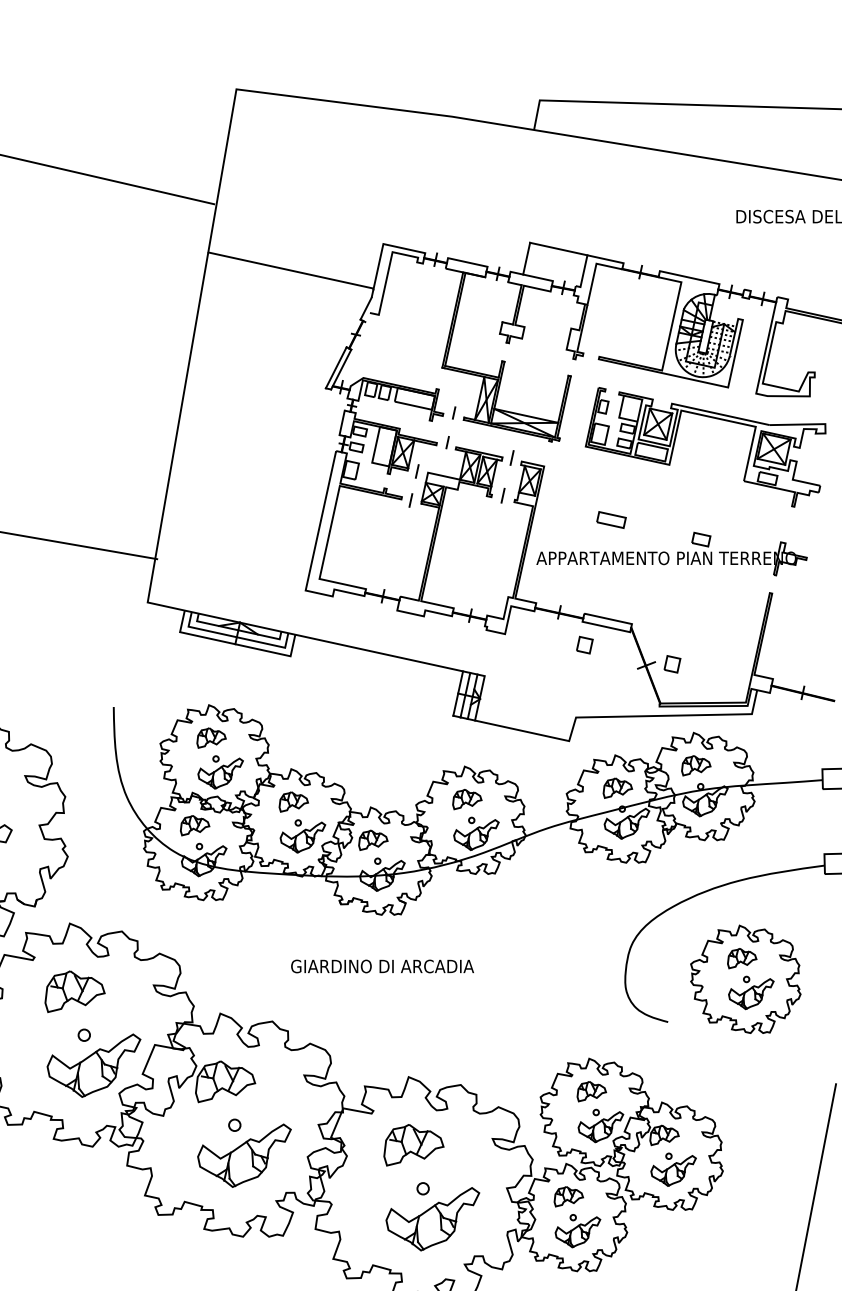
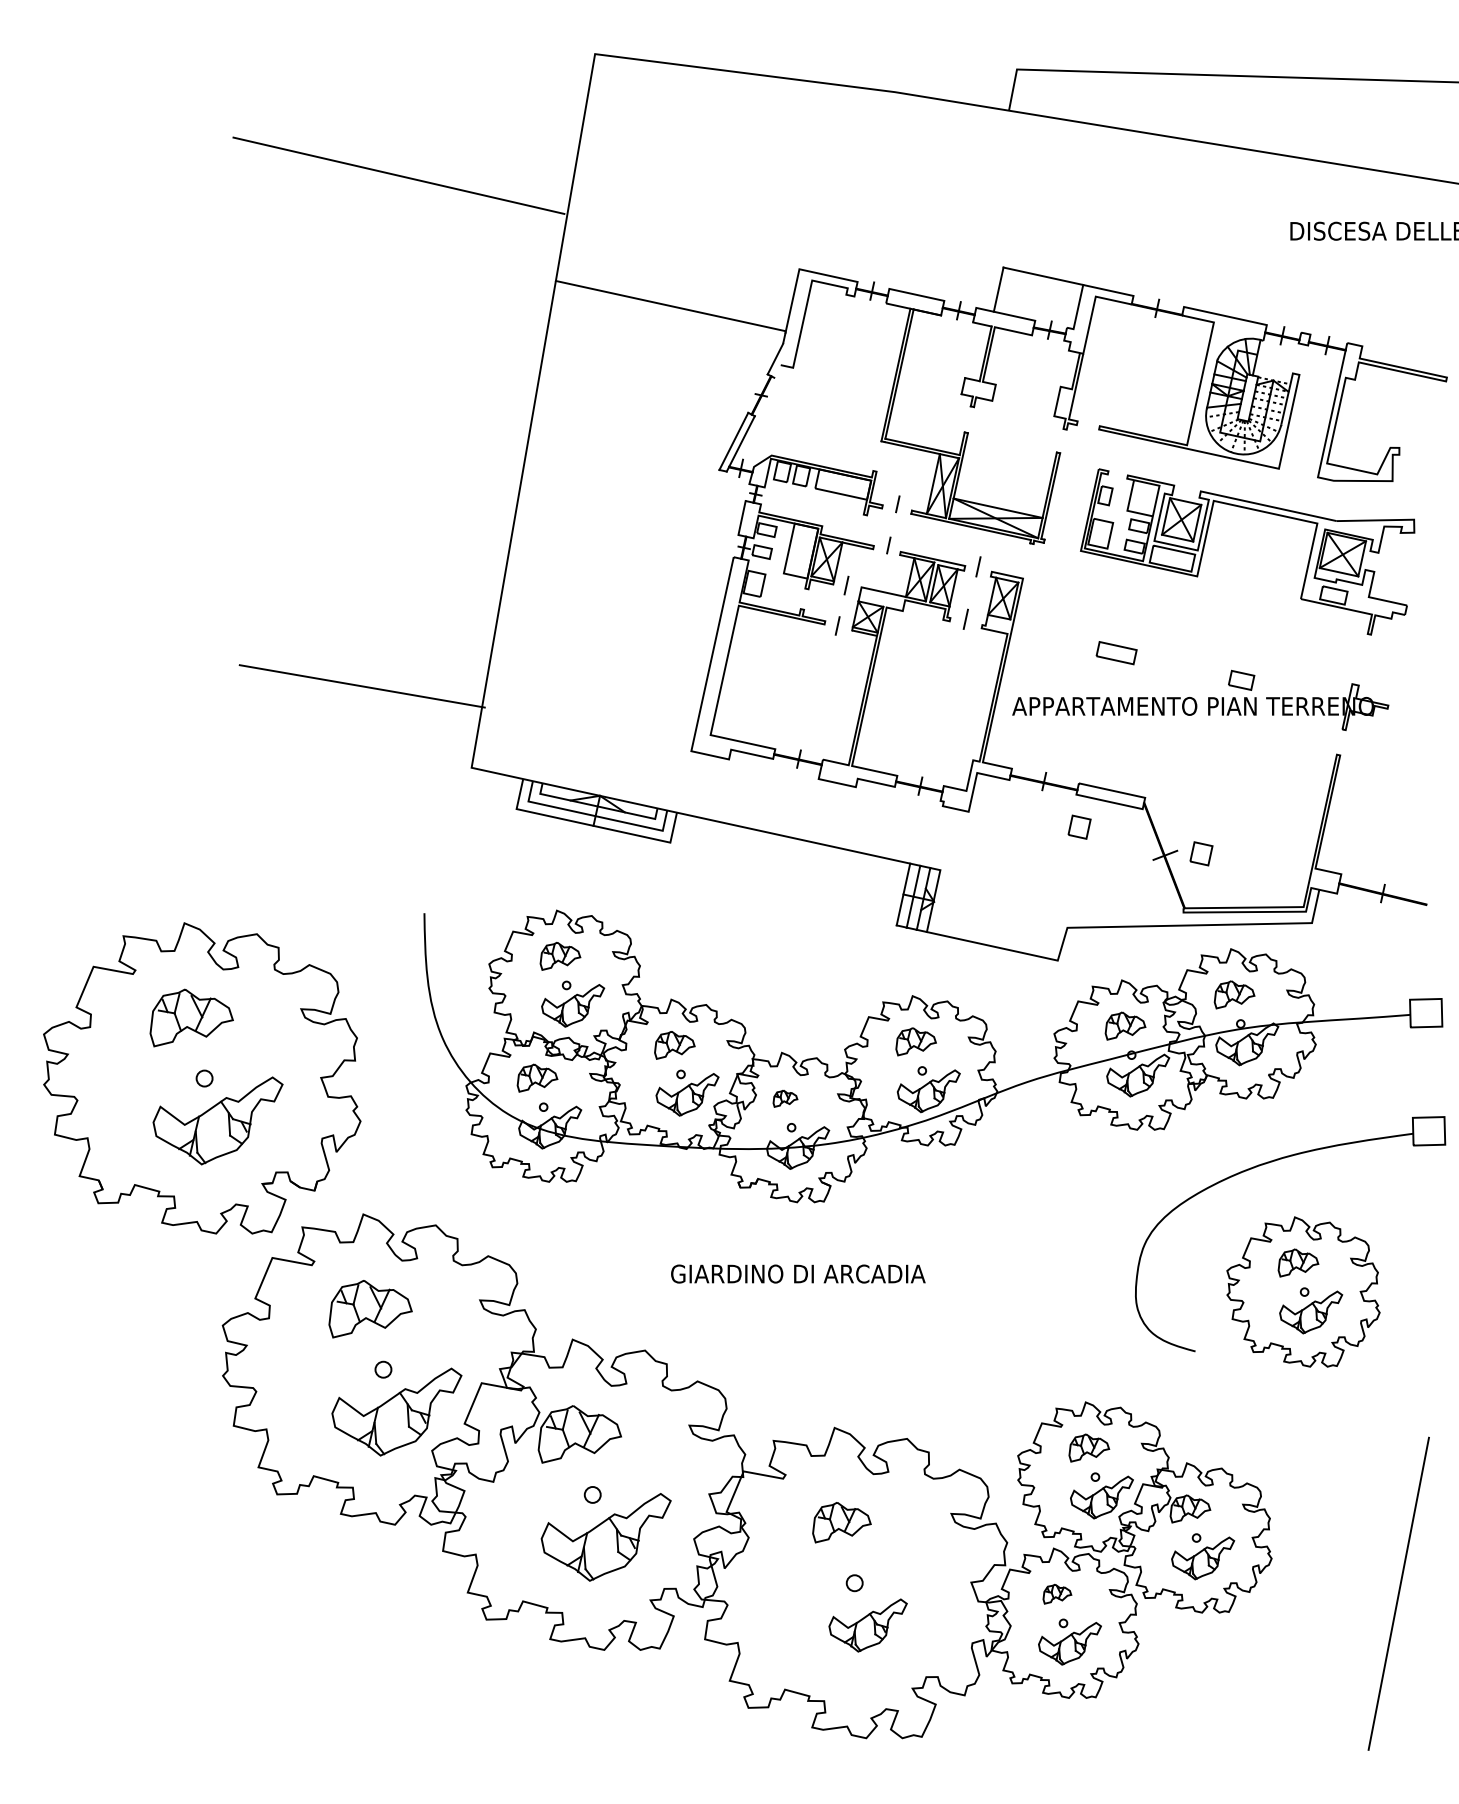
part: (373, 840) -> (785, 1098), size x0.6
part: (413, 1145) -> (841, 1522), size x0.7
part: (568, 1196) -> (1057, 1593), size x0.7
part: (432, 1219) -> (867, 1625), size x0.6

